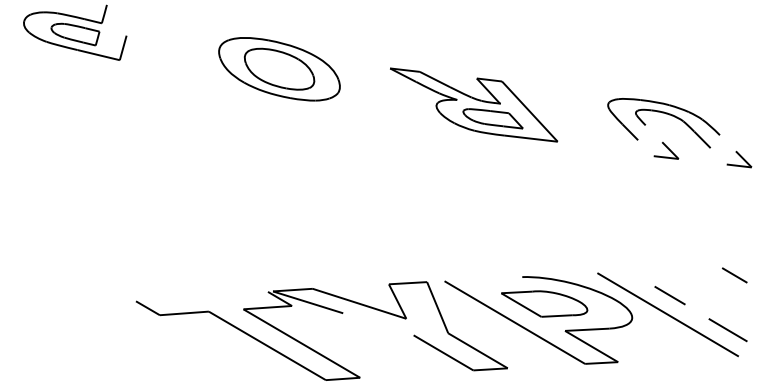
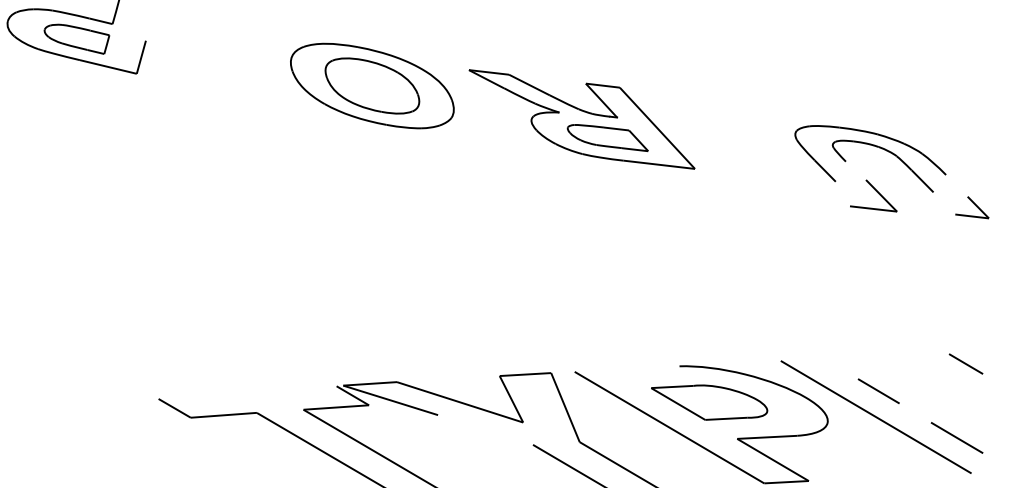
part: (279, 69) -> (372, 86), moved
part: (474, 104) -> (582, 118), moved
part: (666, 150) -> (874, 195), size x1.4

